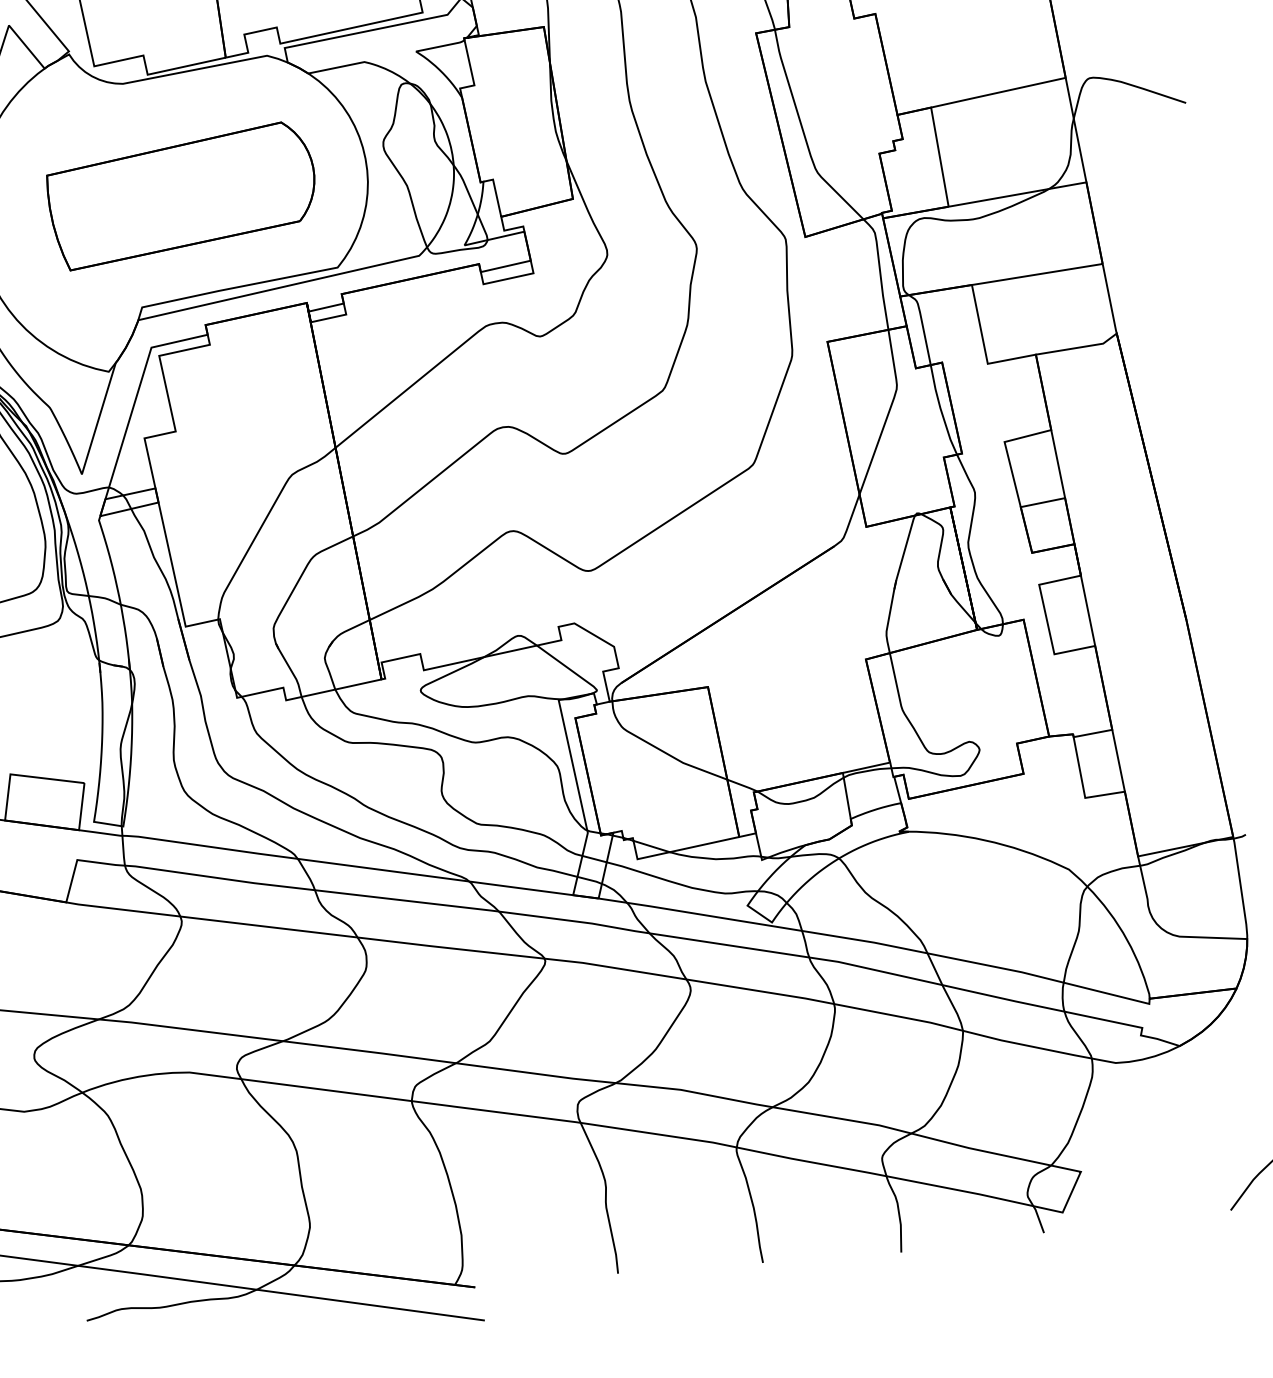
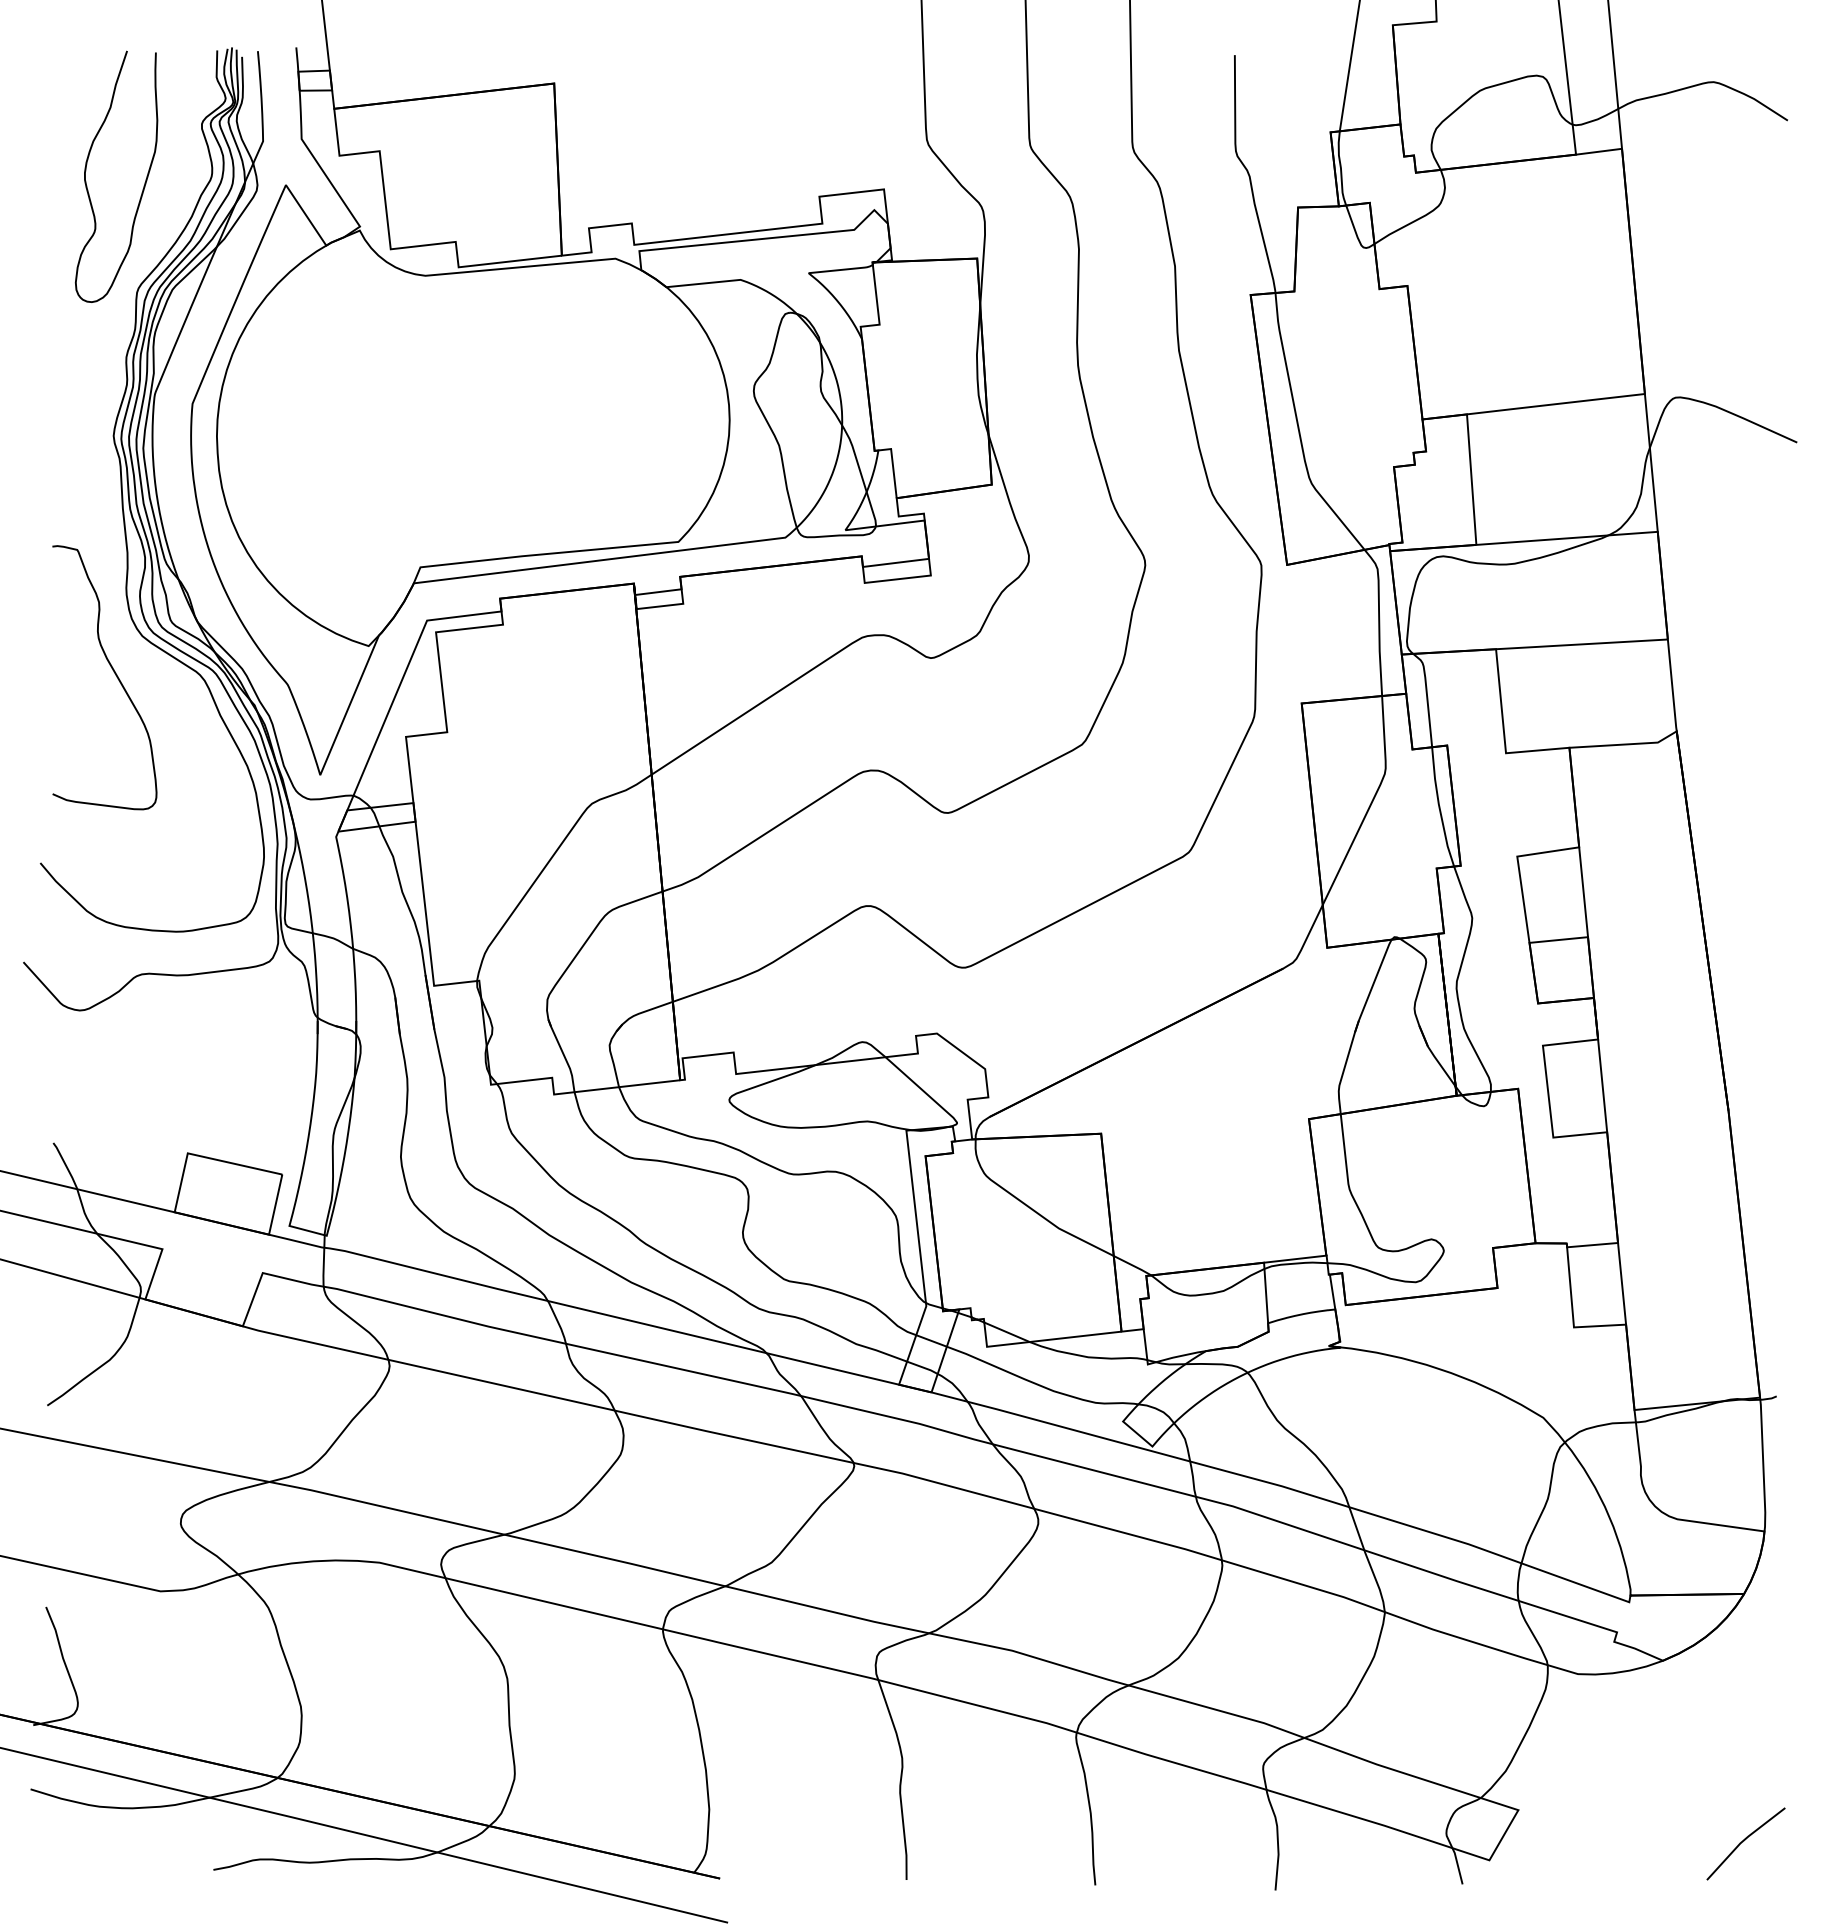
part: (182, 195) -> (487, 428), removed

